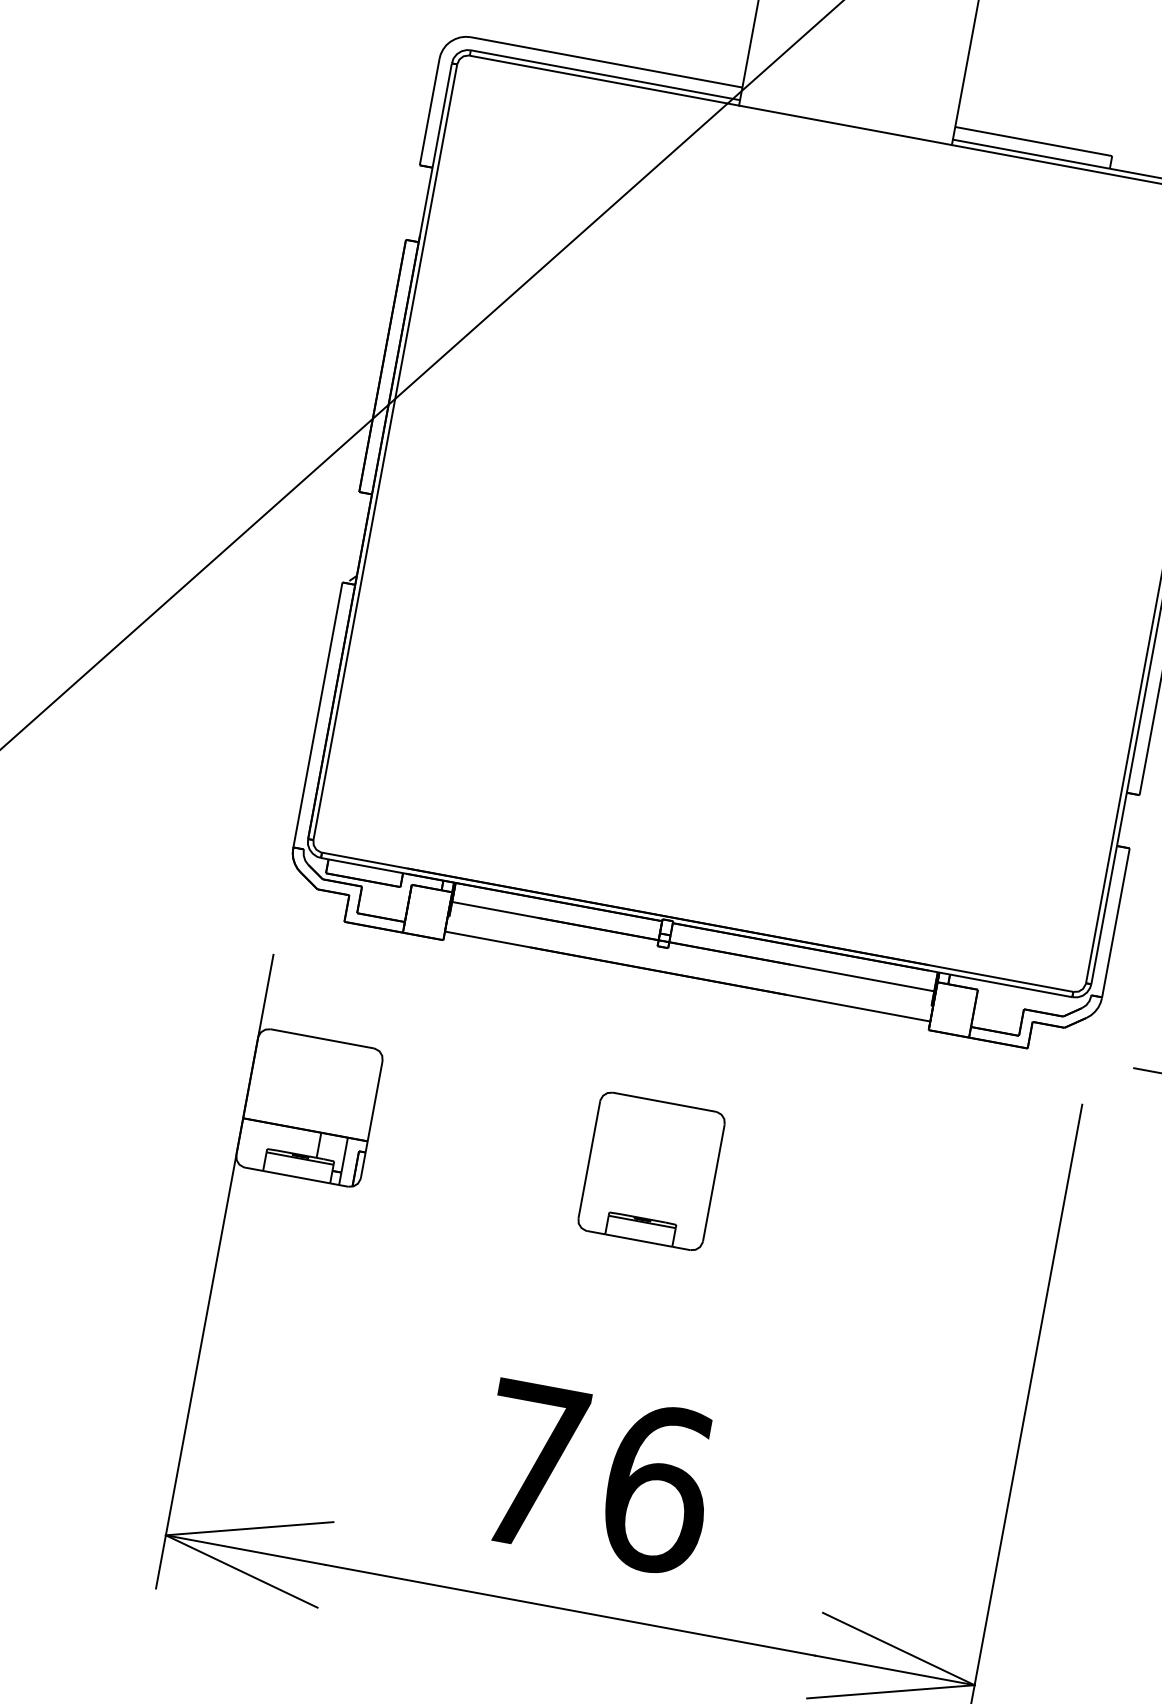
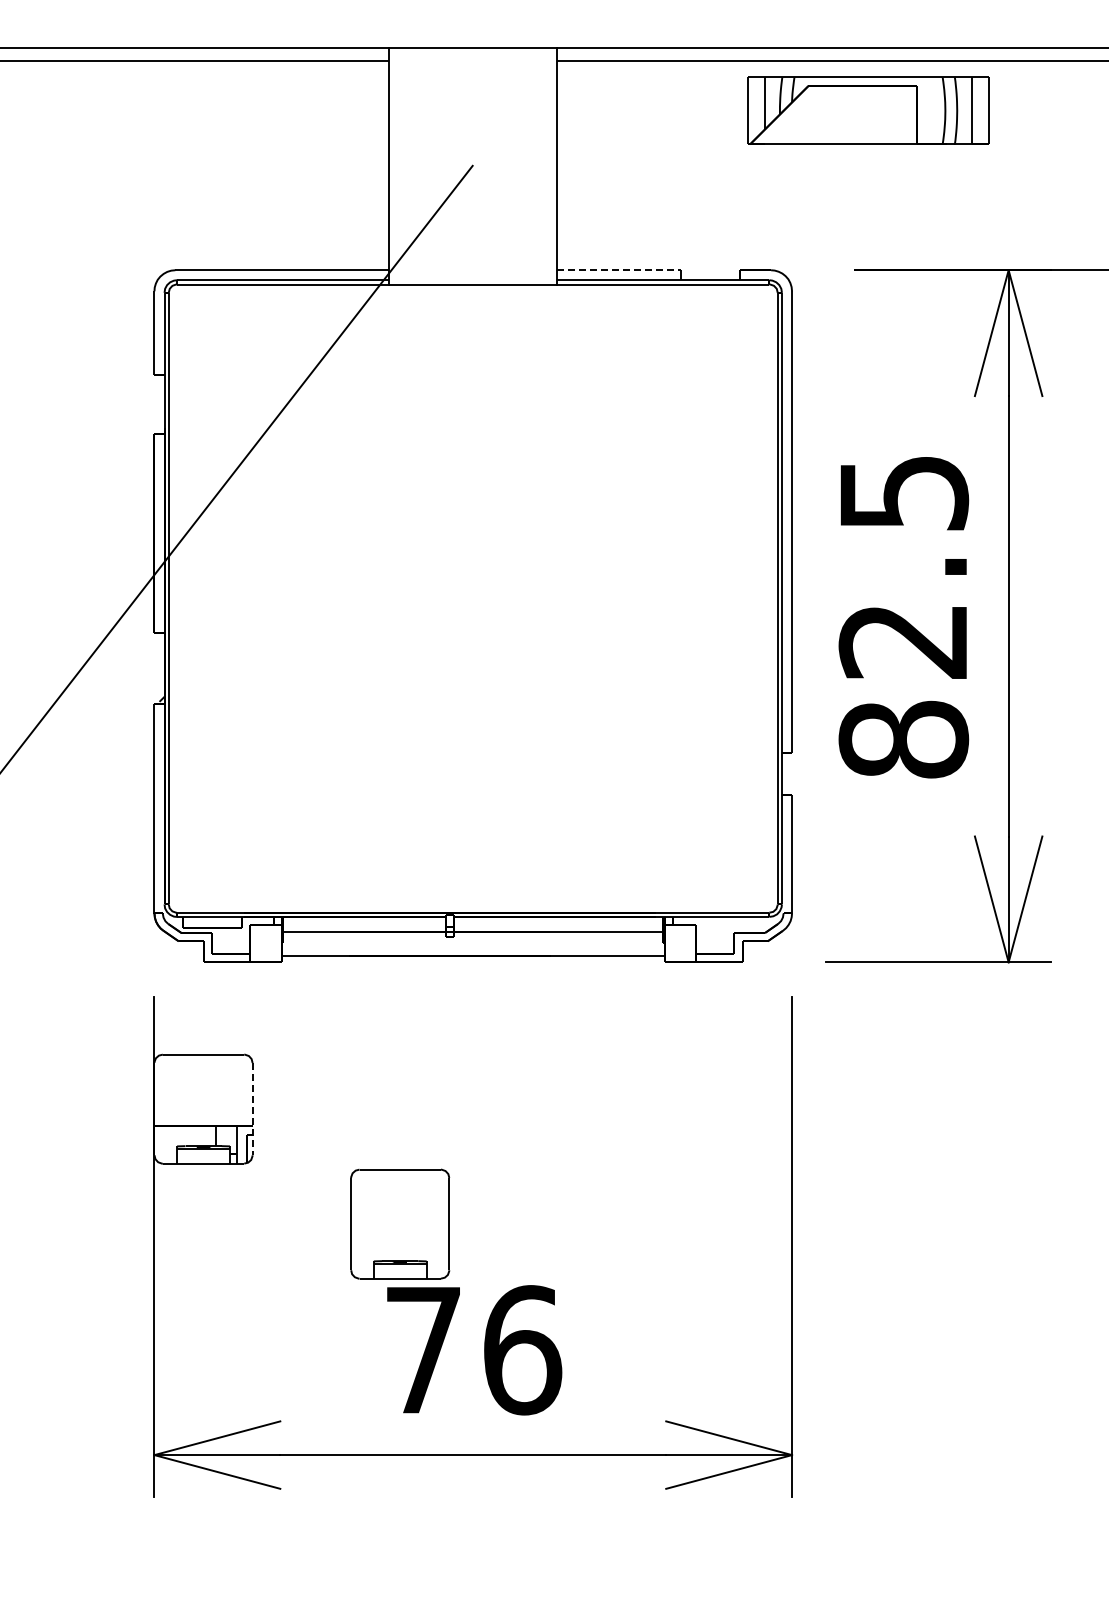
line: (1034, 141) -> (619, 270), solid -> dashed
line: (371, 1119) -> (252, 1109), solid -> dashed
part: (652, 1170) -> (400, 1223), moved

